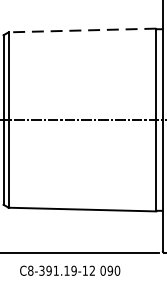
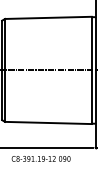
line: (80, 29) -> (47, 17), dashed -> solid

